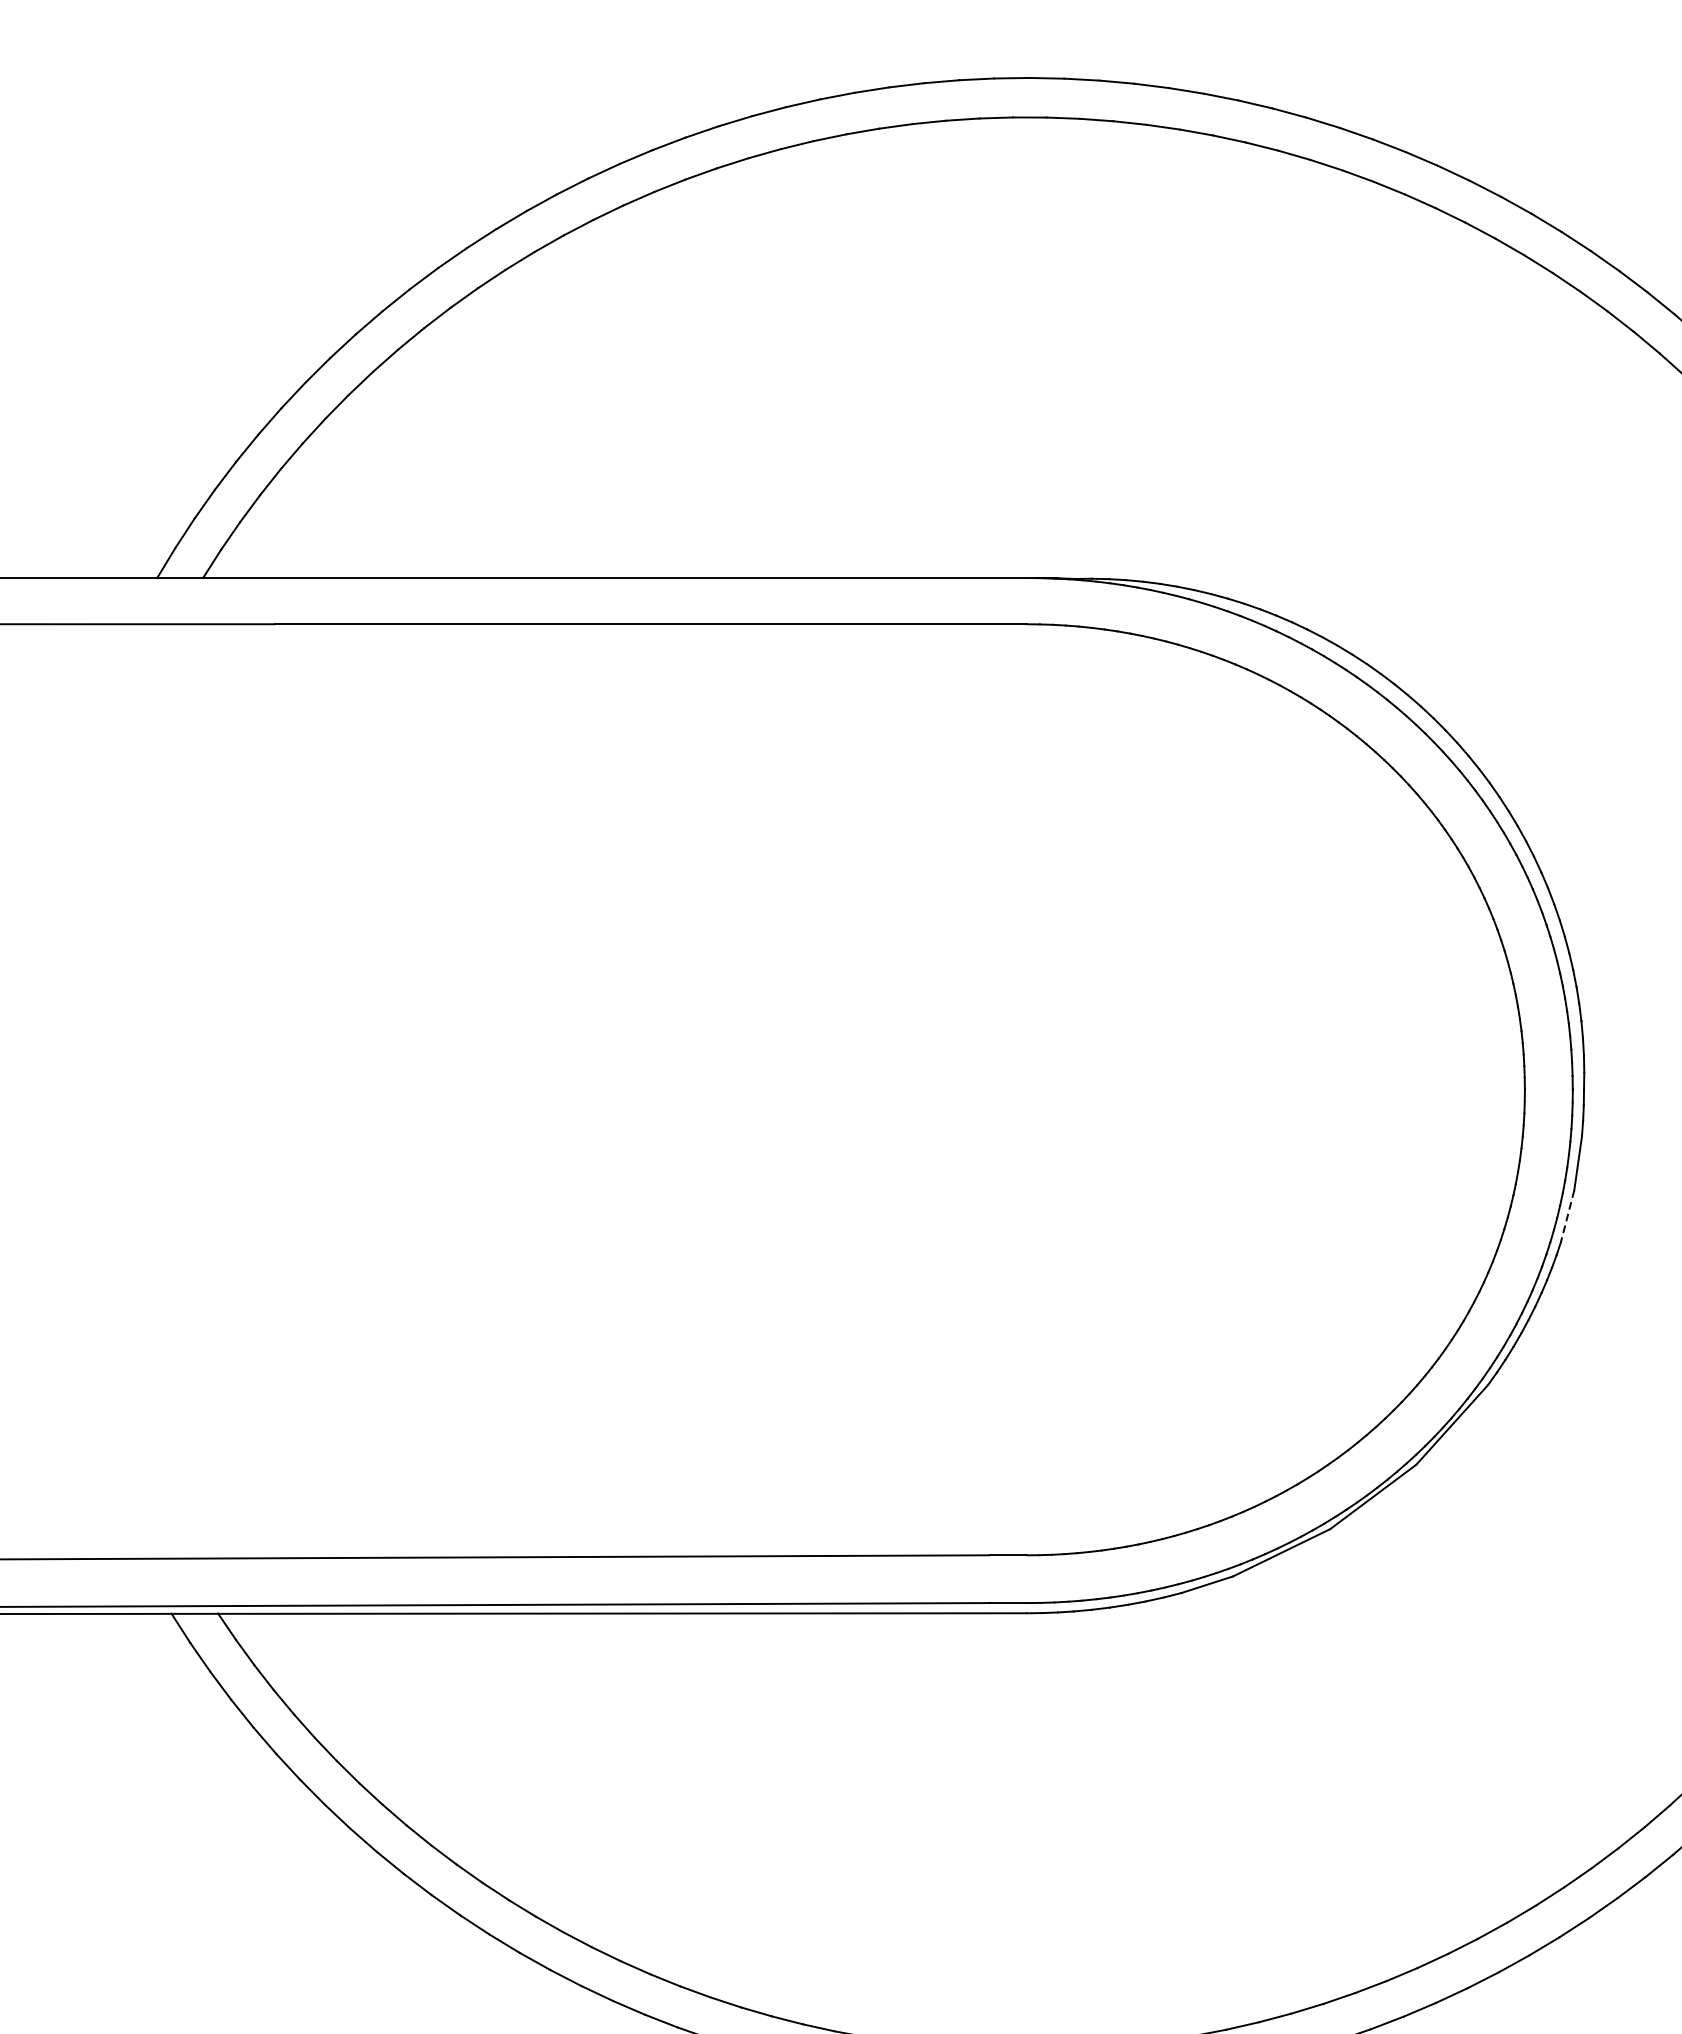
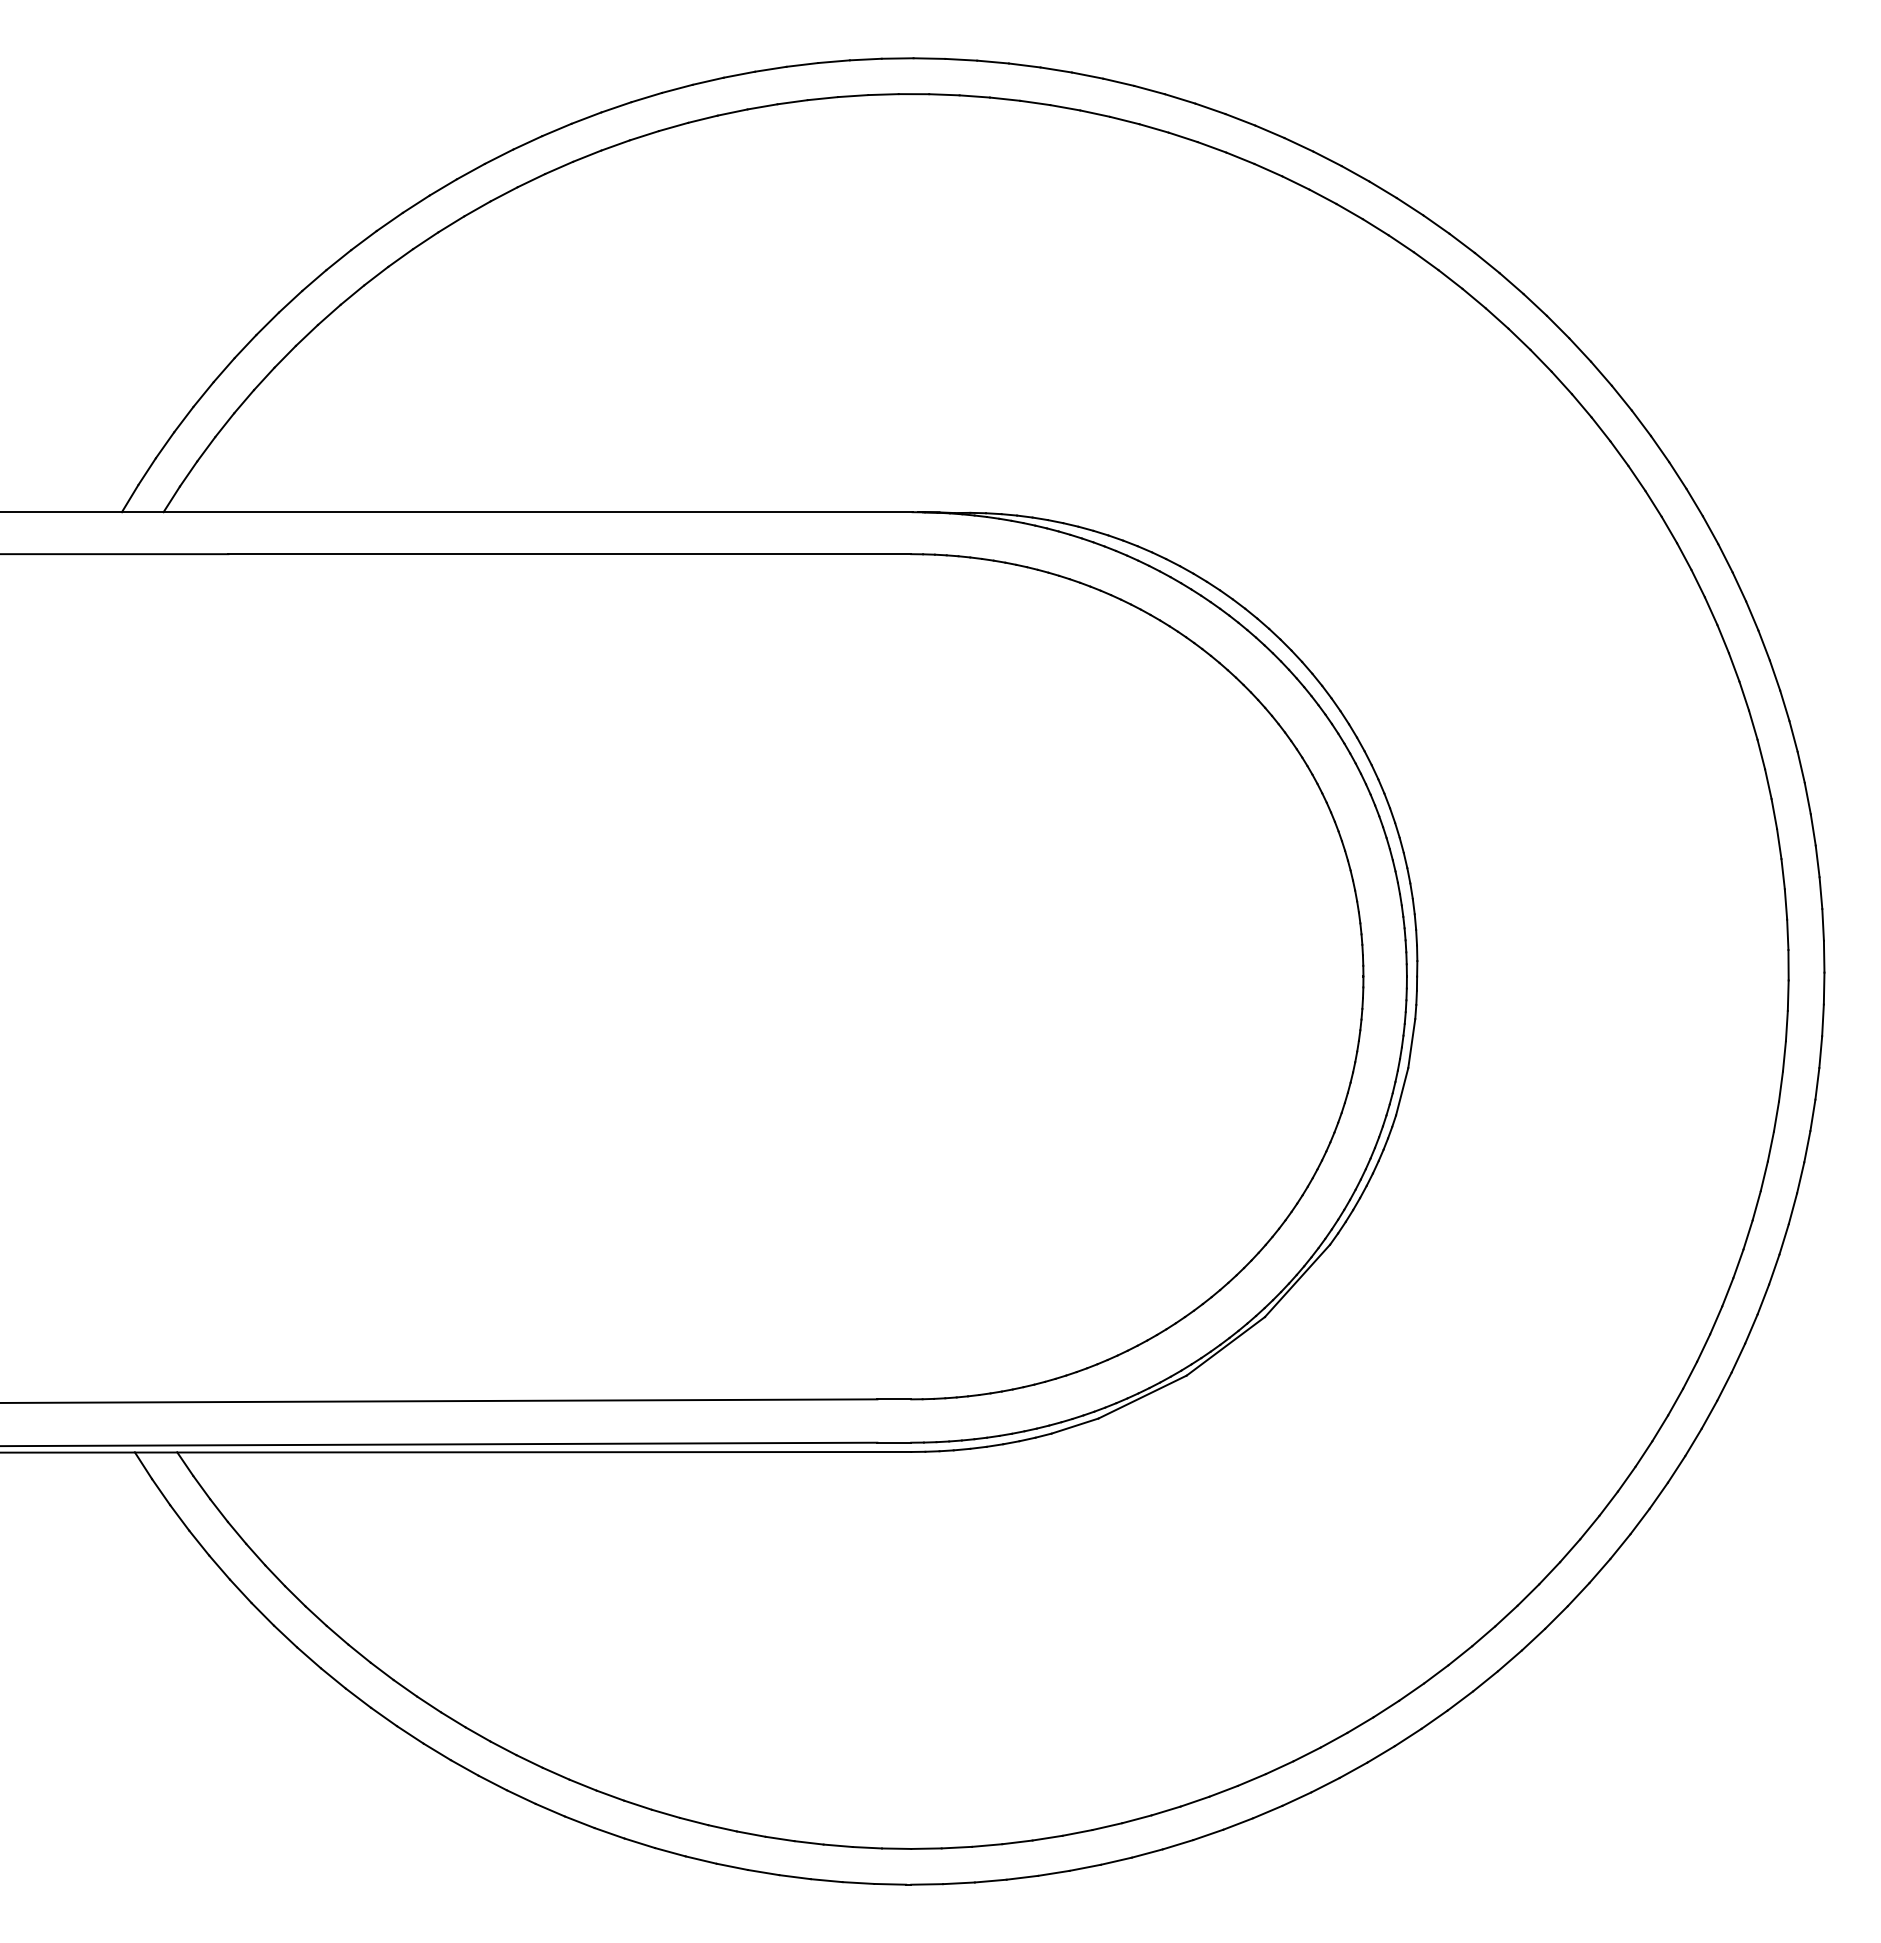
line: (1567, 1217) -> (1402, 1092), dashed -> solid

